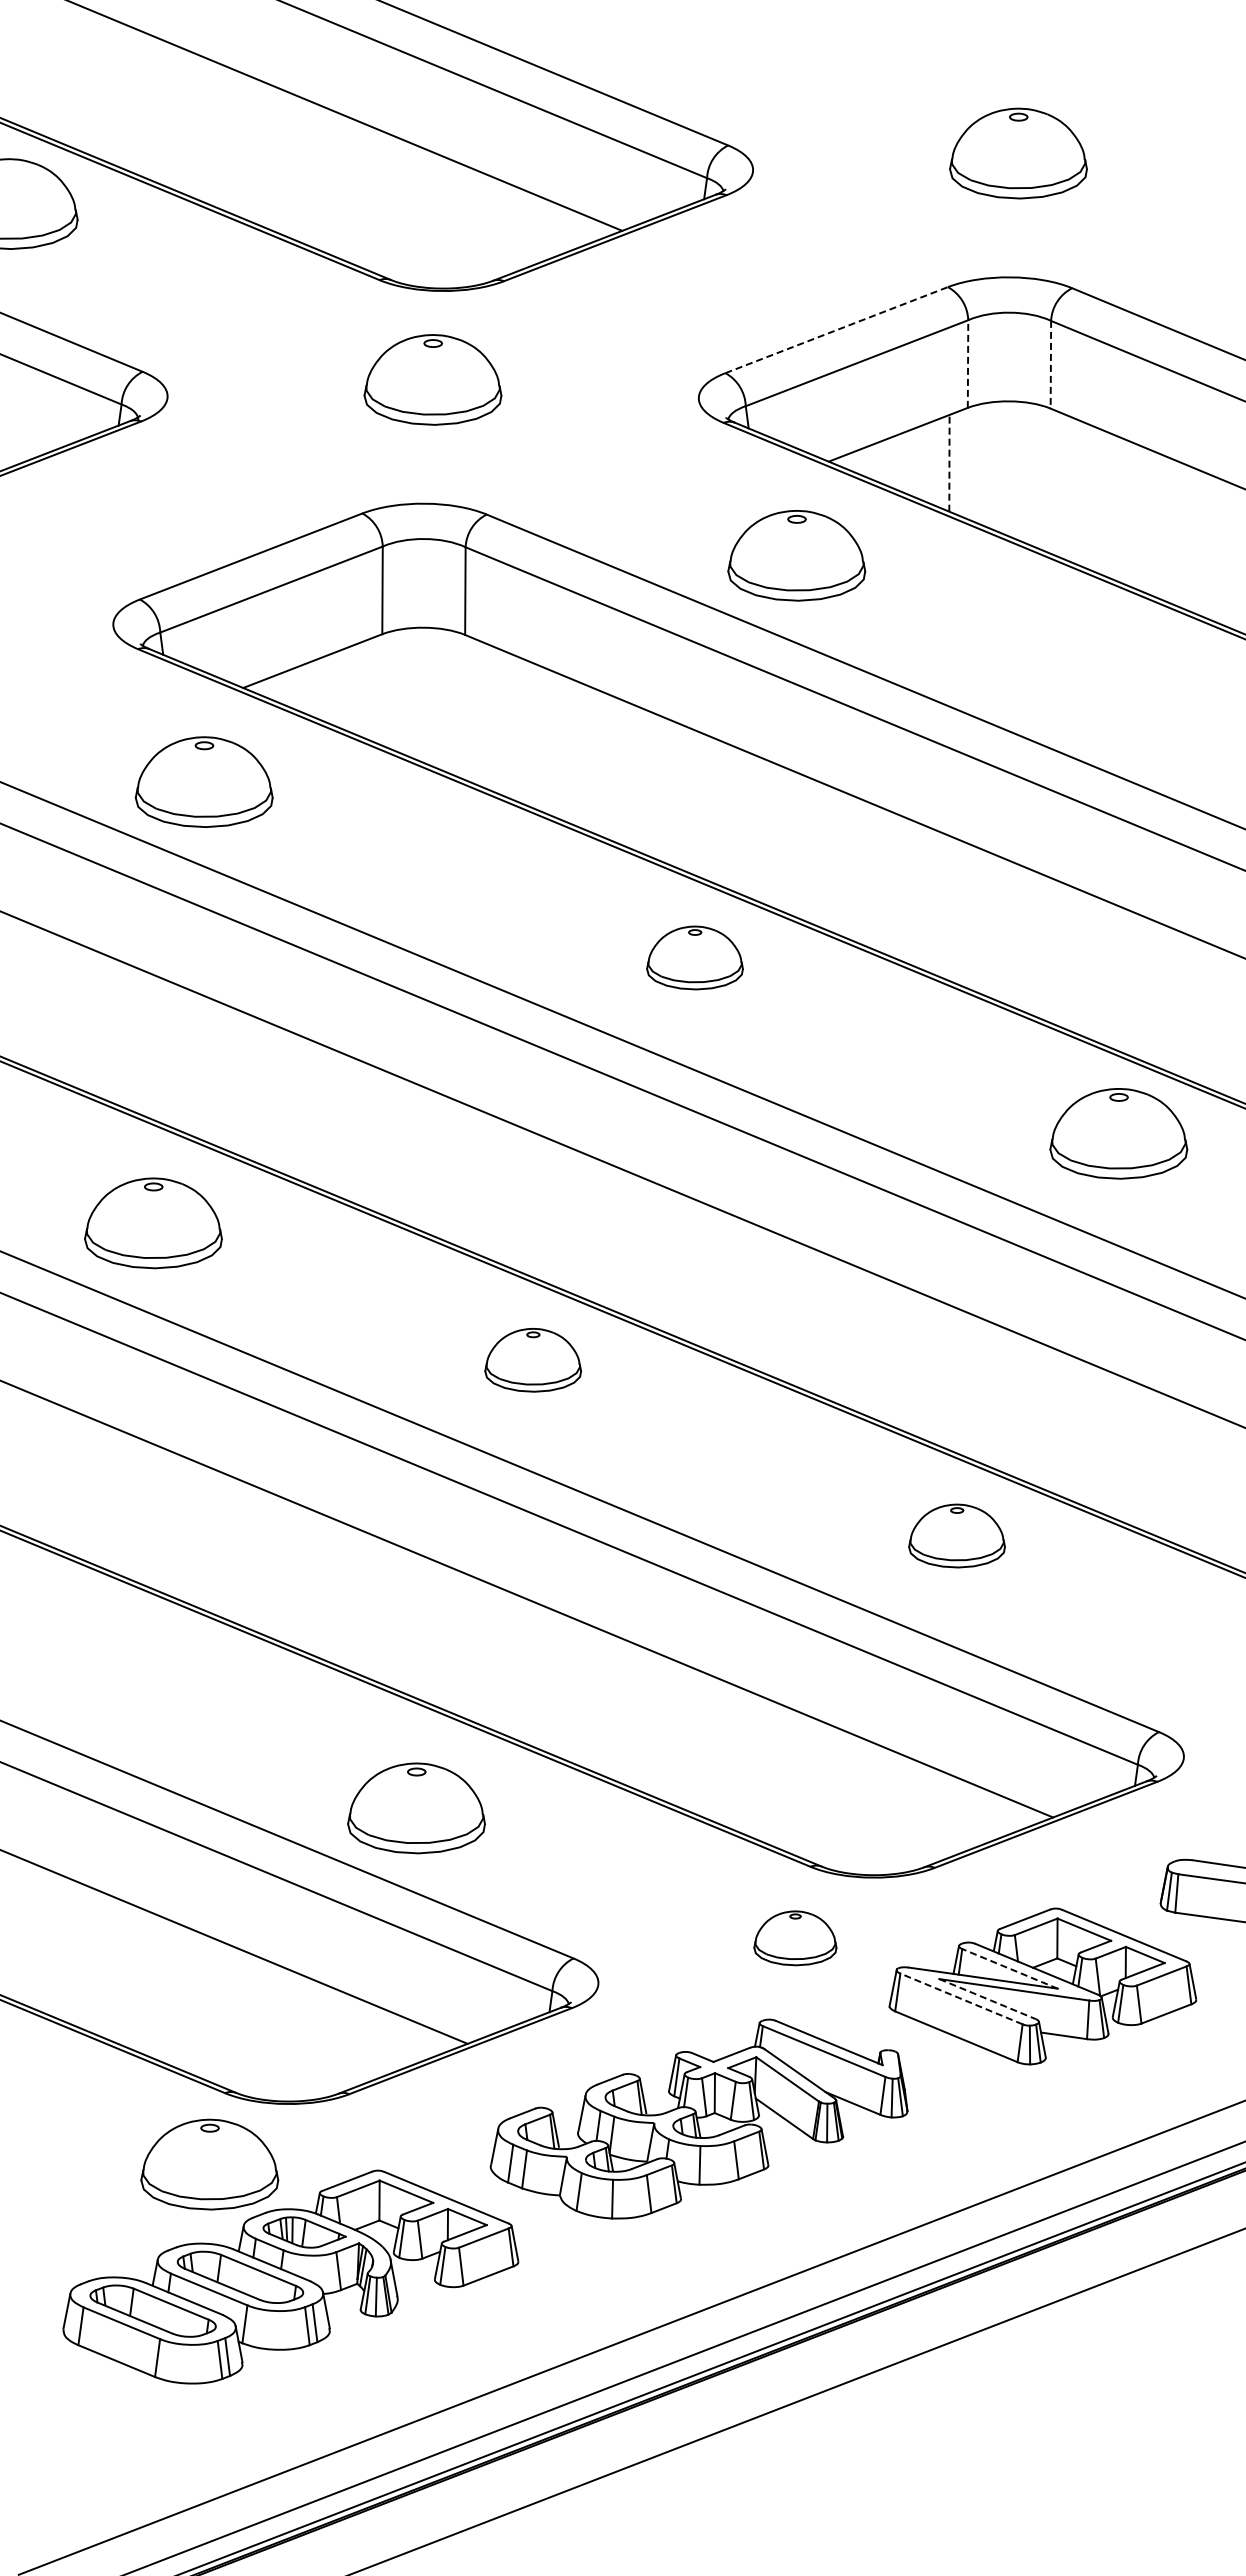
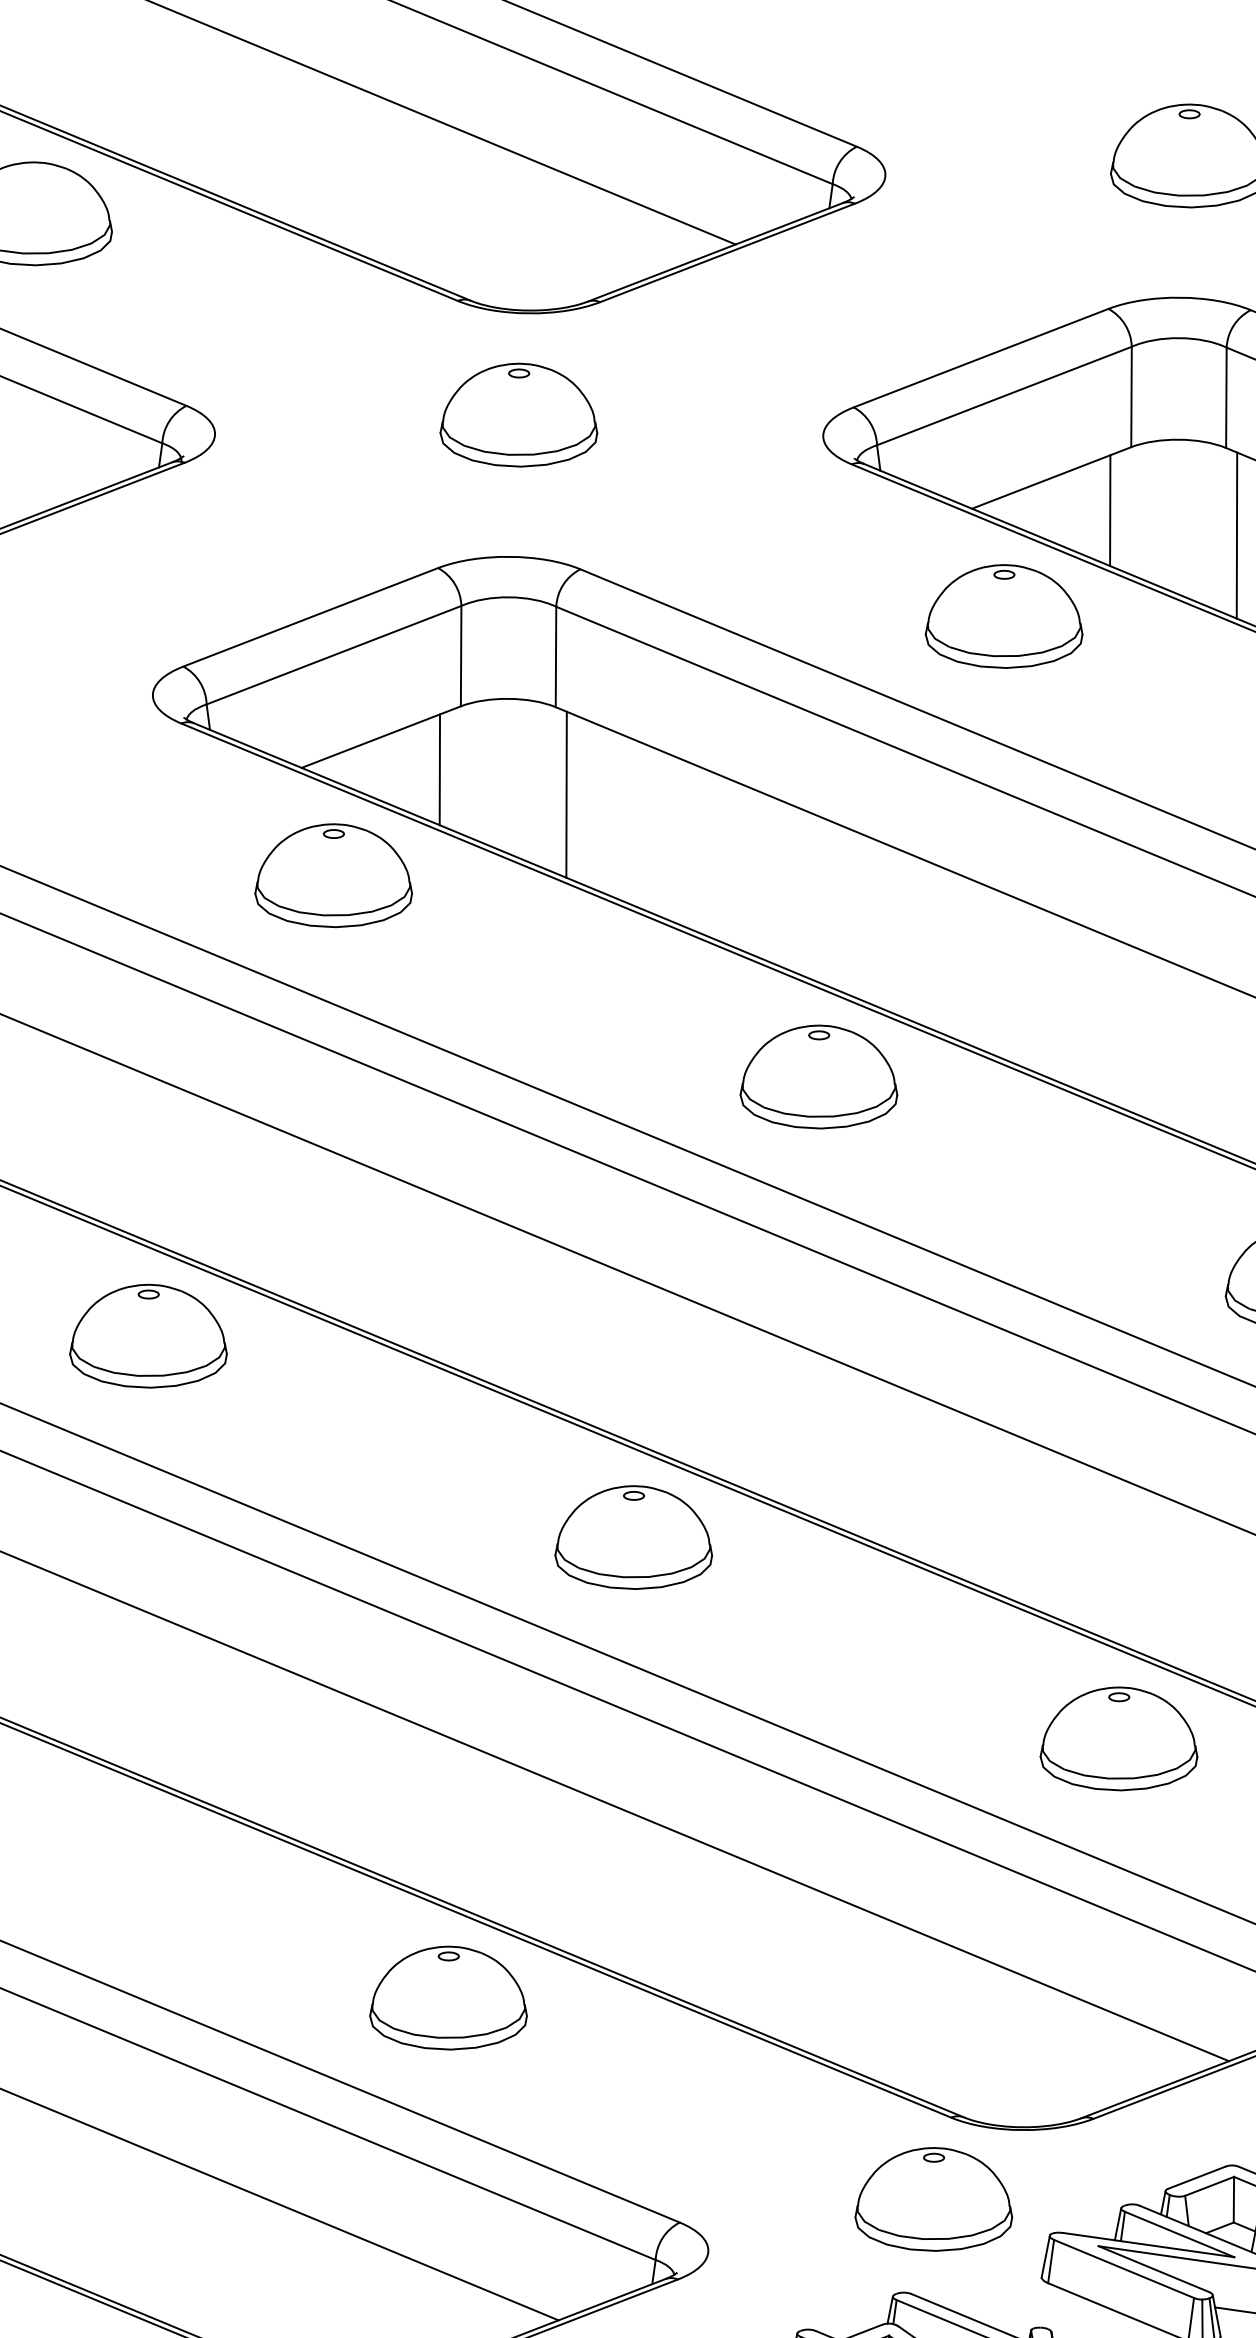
line: (837, 329) -> (982, 357), dashed -> solid
line: (968, 364) -> (1132, 397), dashed -> solid
line: (1050, 364) -> (1225, 397), dashed -> solid
line: (949, 462) -> (1110, 509), dashed -> solid
line: (1059, 484) -> (1236, 534), added
part: (796, 555) -> (1003, 616), moved
line: (363, 689) -> (439, 769), added
line: (474, 710) -> (566, 793), added
part: (203, 781) -> (332, 874), moved
part: (694, 957) -> (818, 1076), size x1.43
part: (153, 1223) -> (148, 1336), moved
part: (532, 1360) -> (632, 1537), size x1.43
part: (956, 1535) -> (1118, 1738), size x1.43
part: (416, 1808) -> (448, 1998), moved
part: (795, 1938) -> (933, 2199), size x1.67
line: (1010, 1968) -> (1180, 2234), dashed -> solid
line: (961, 1998) -> (1124, 2268), dashed -> solid
line: (988, 1999) -> (1154, 2269), dashed -> solid

